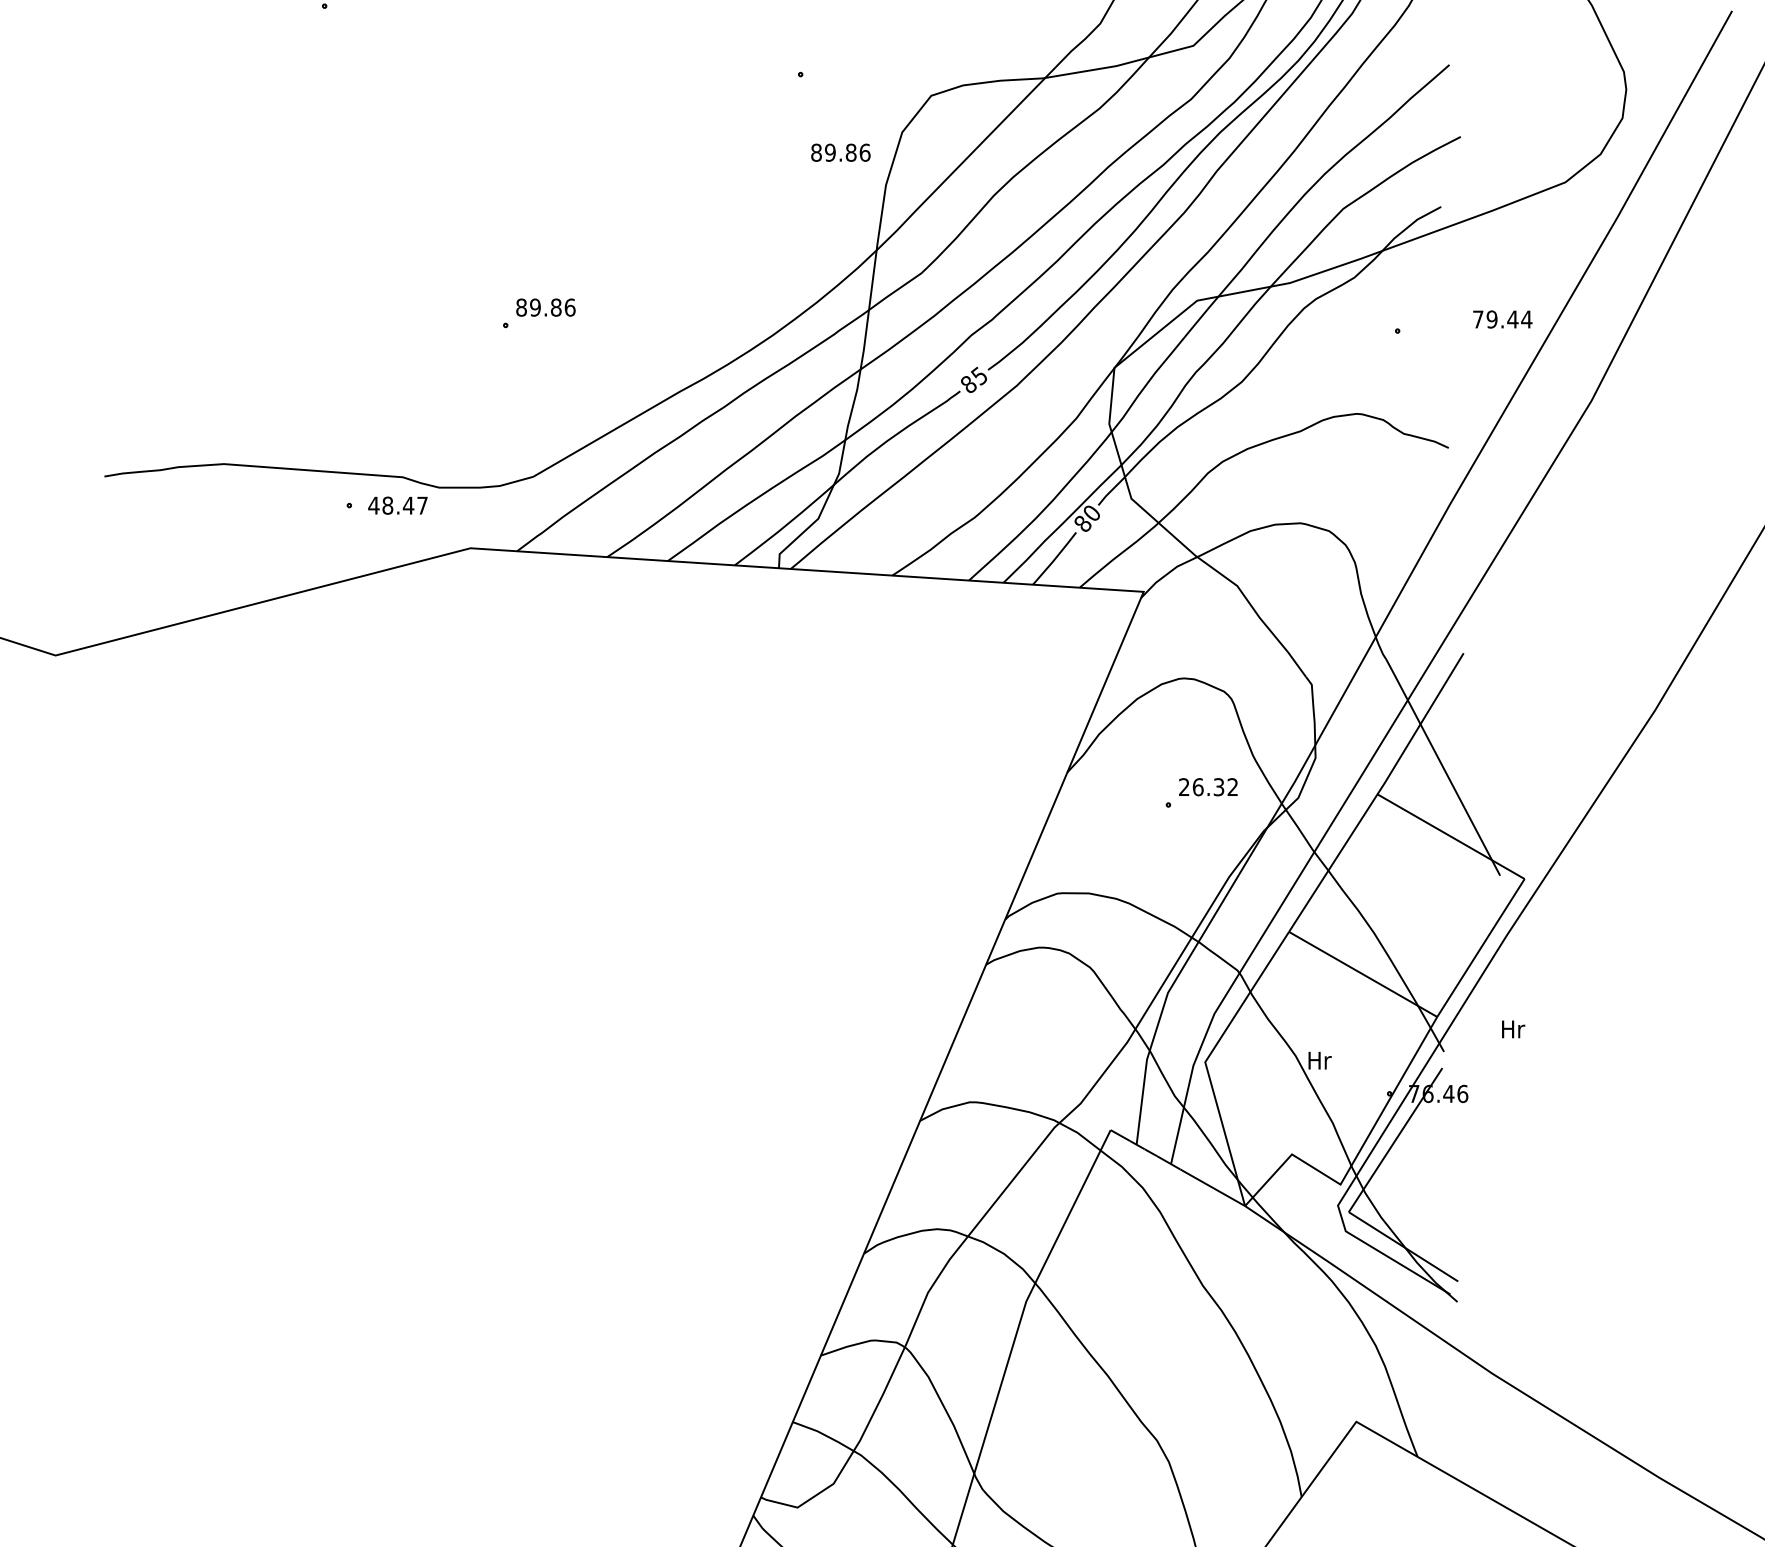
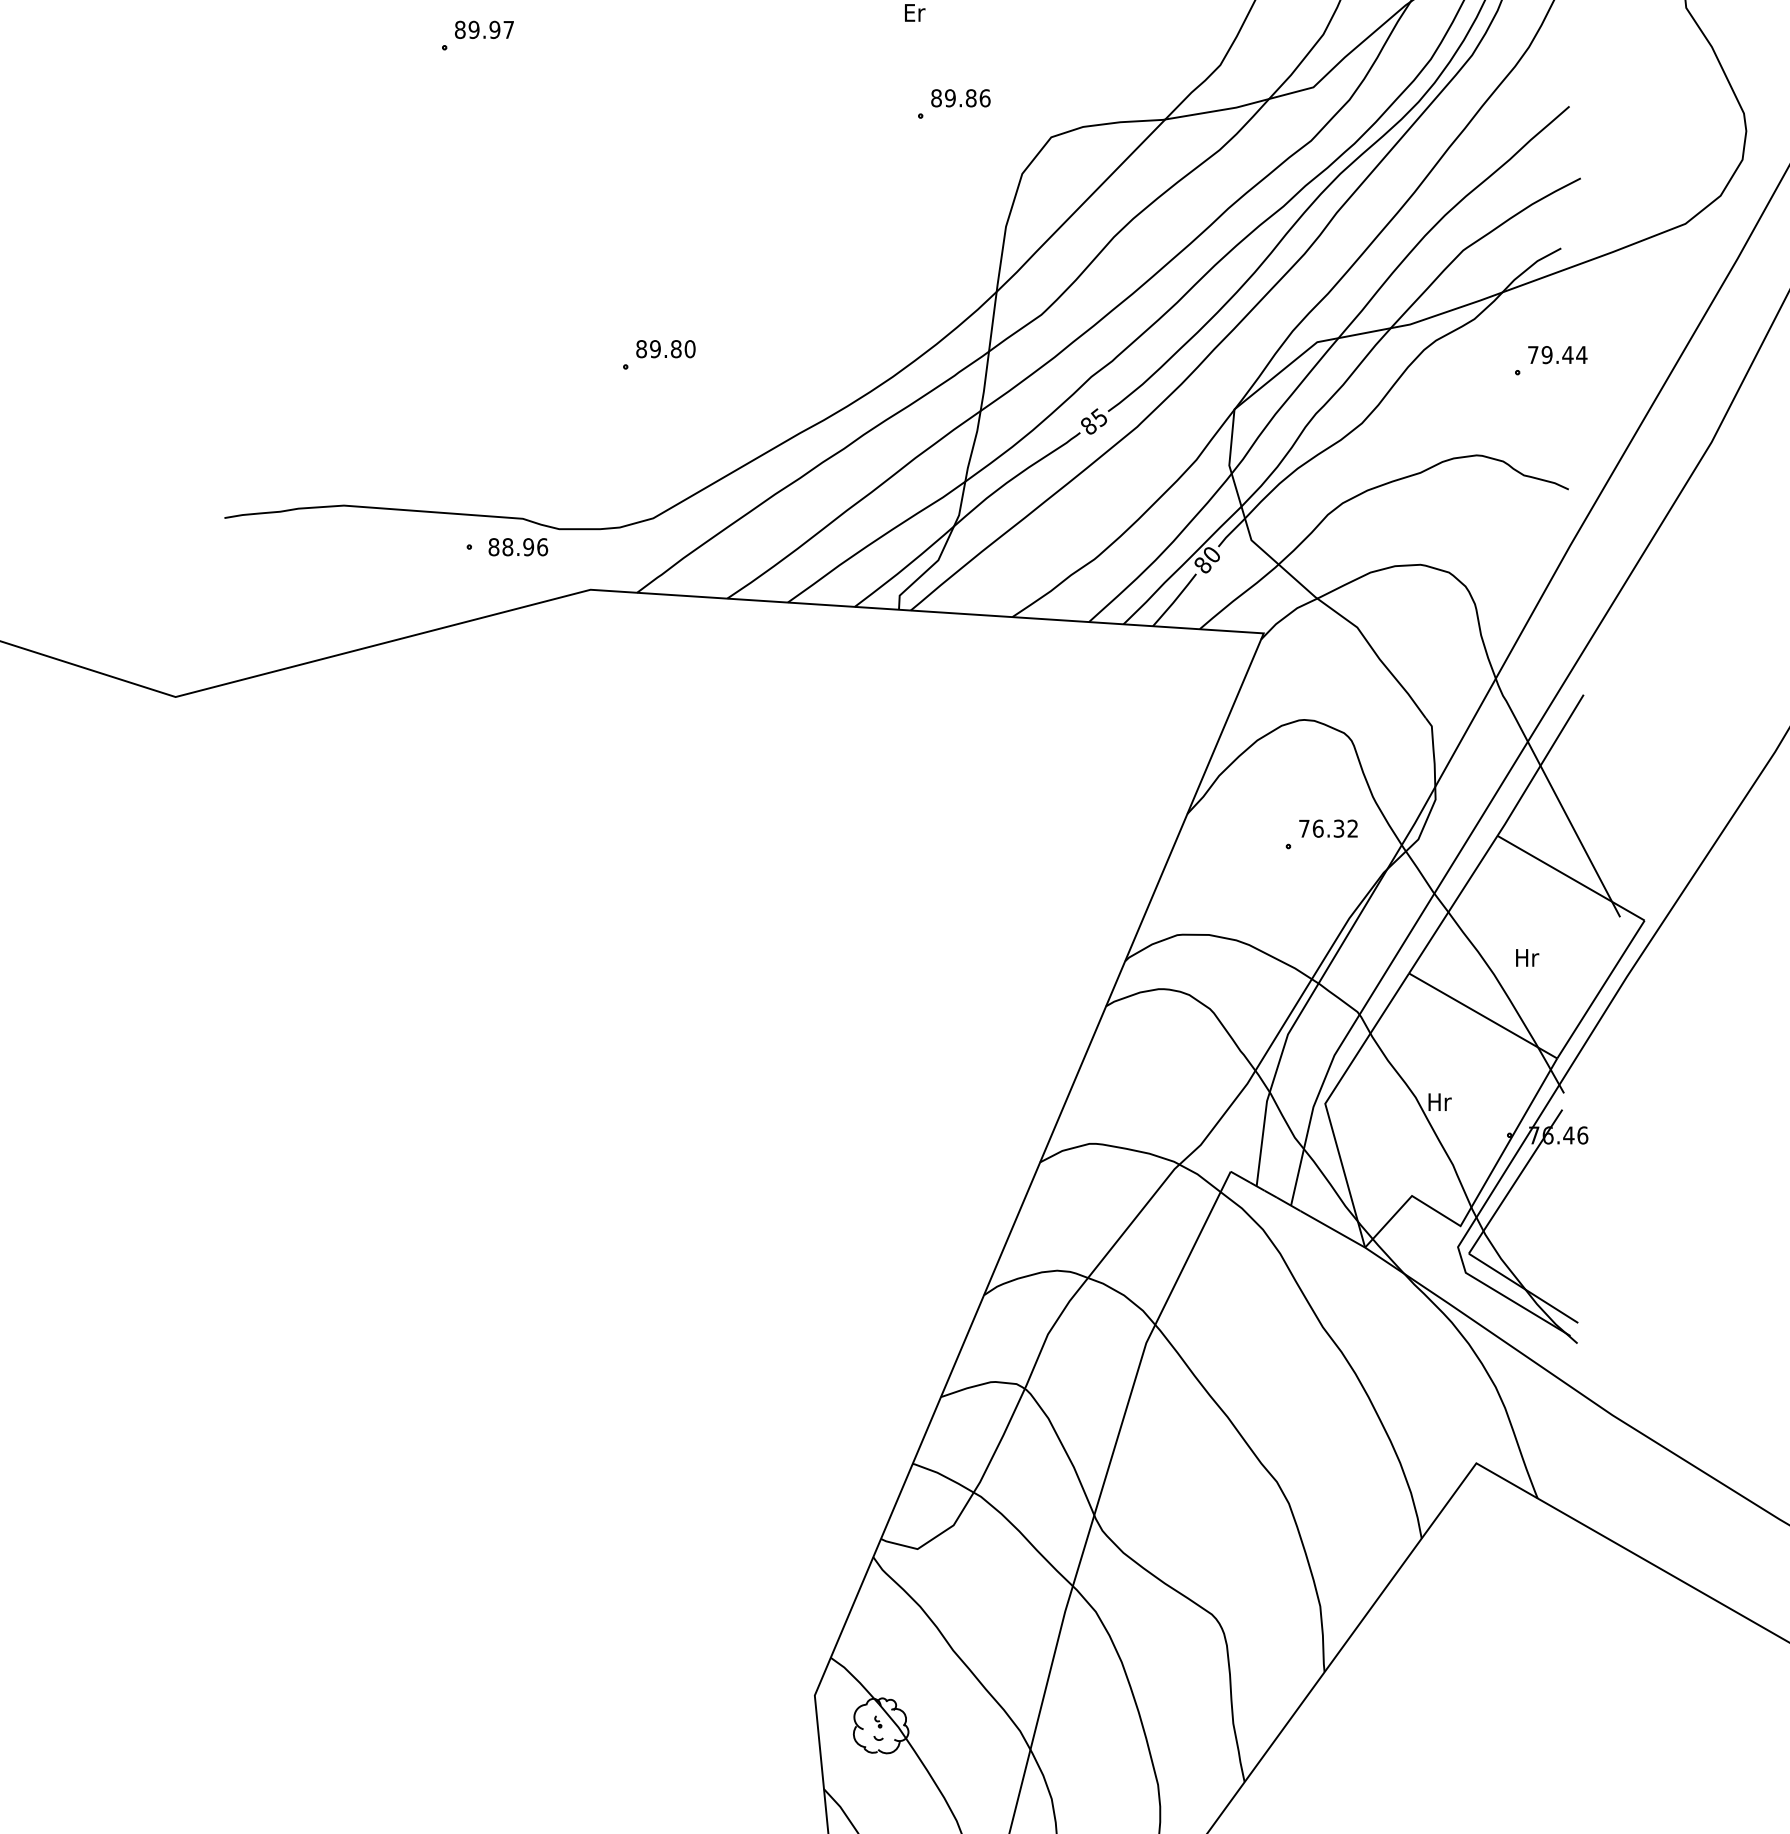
text: (840, 152) -> (960, 98), moved
text: (569, 306) -> (689, 348), 89.86 -> 89.80
text: (1502, 319) -> (1557, 355), moved
text: (398, 505) -> (518, 547), 48.47 -> 88.96
text: (1184, 786) -> (1304, 828), 26.32 -> 76.32
text: (1513, 1028) -> (1527, 957), moved

